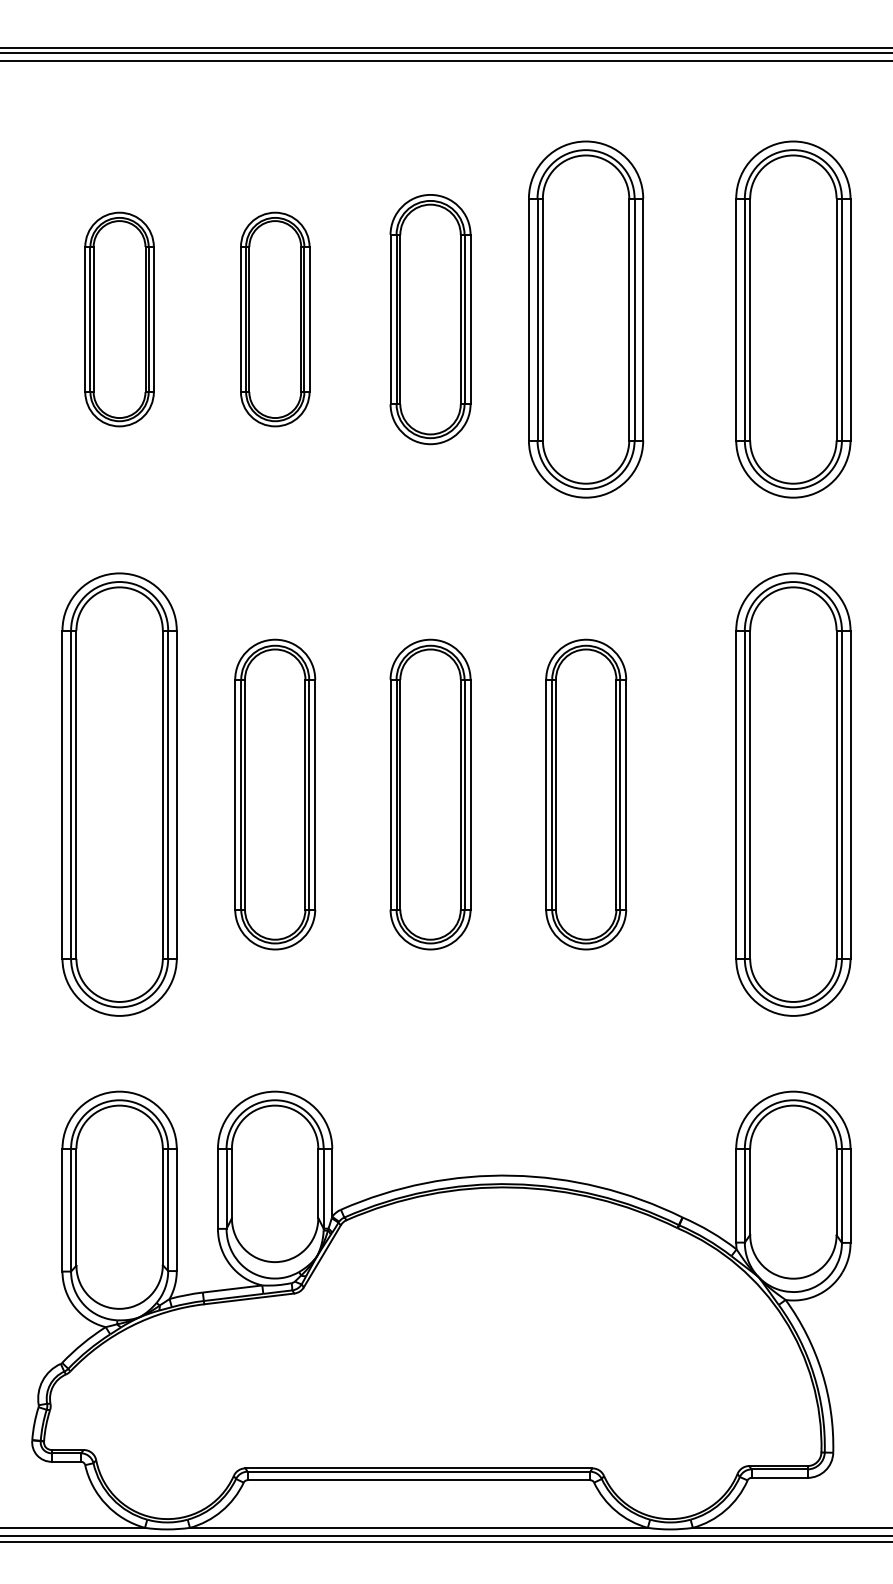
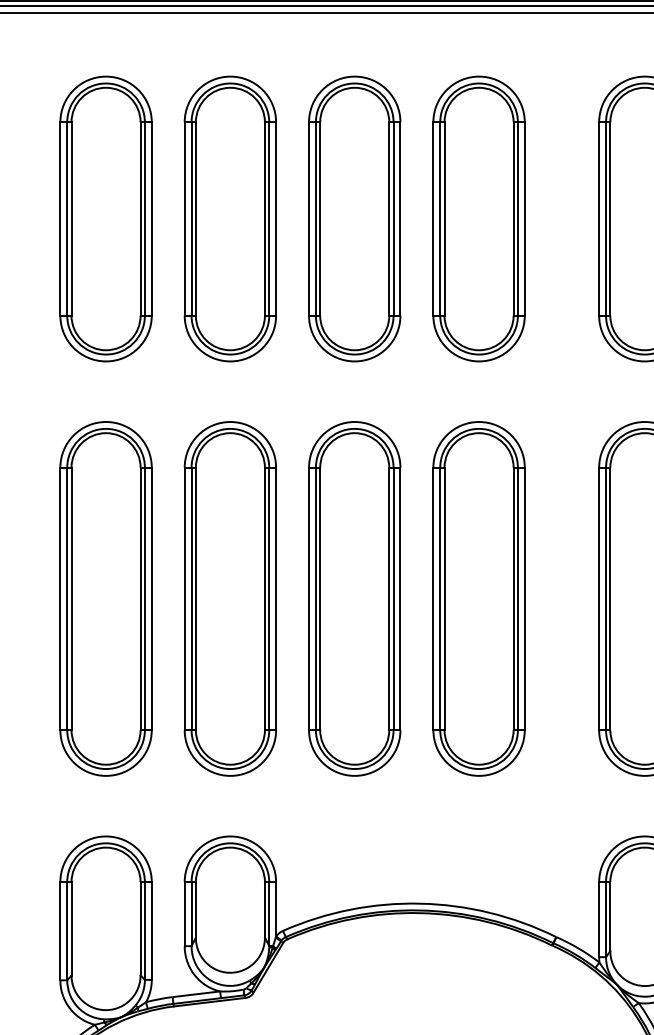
part: (119, 319) -> (105, 218), size x1.67
part: (275, 319) -> (230, 218), size x1.67
part: (430, 319) -> (354, 218), size x1.43
part: (275, 794) -> (230, 598), size x1.43
part: (430, 794) -> (354, 598), size x1.43
part: (586, 794) -> (479, 598), size x1.43

